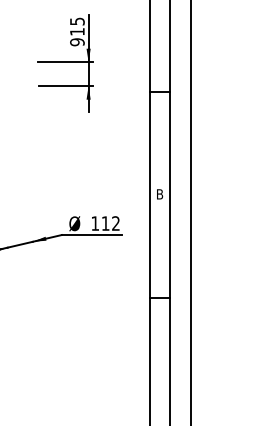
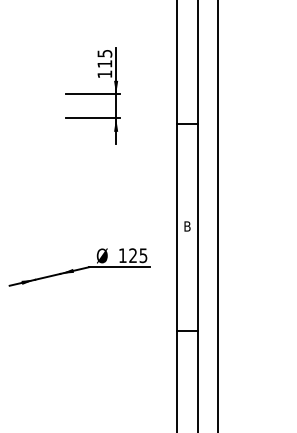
text: (76, 42) -> (104, 74), 915 -> 115
text: (110, 223) -> (138, 255), 112 -> 125

